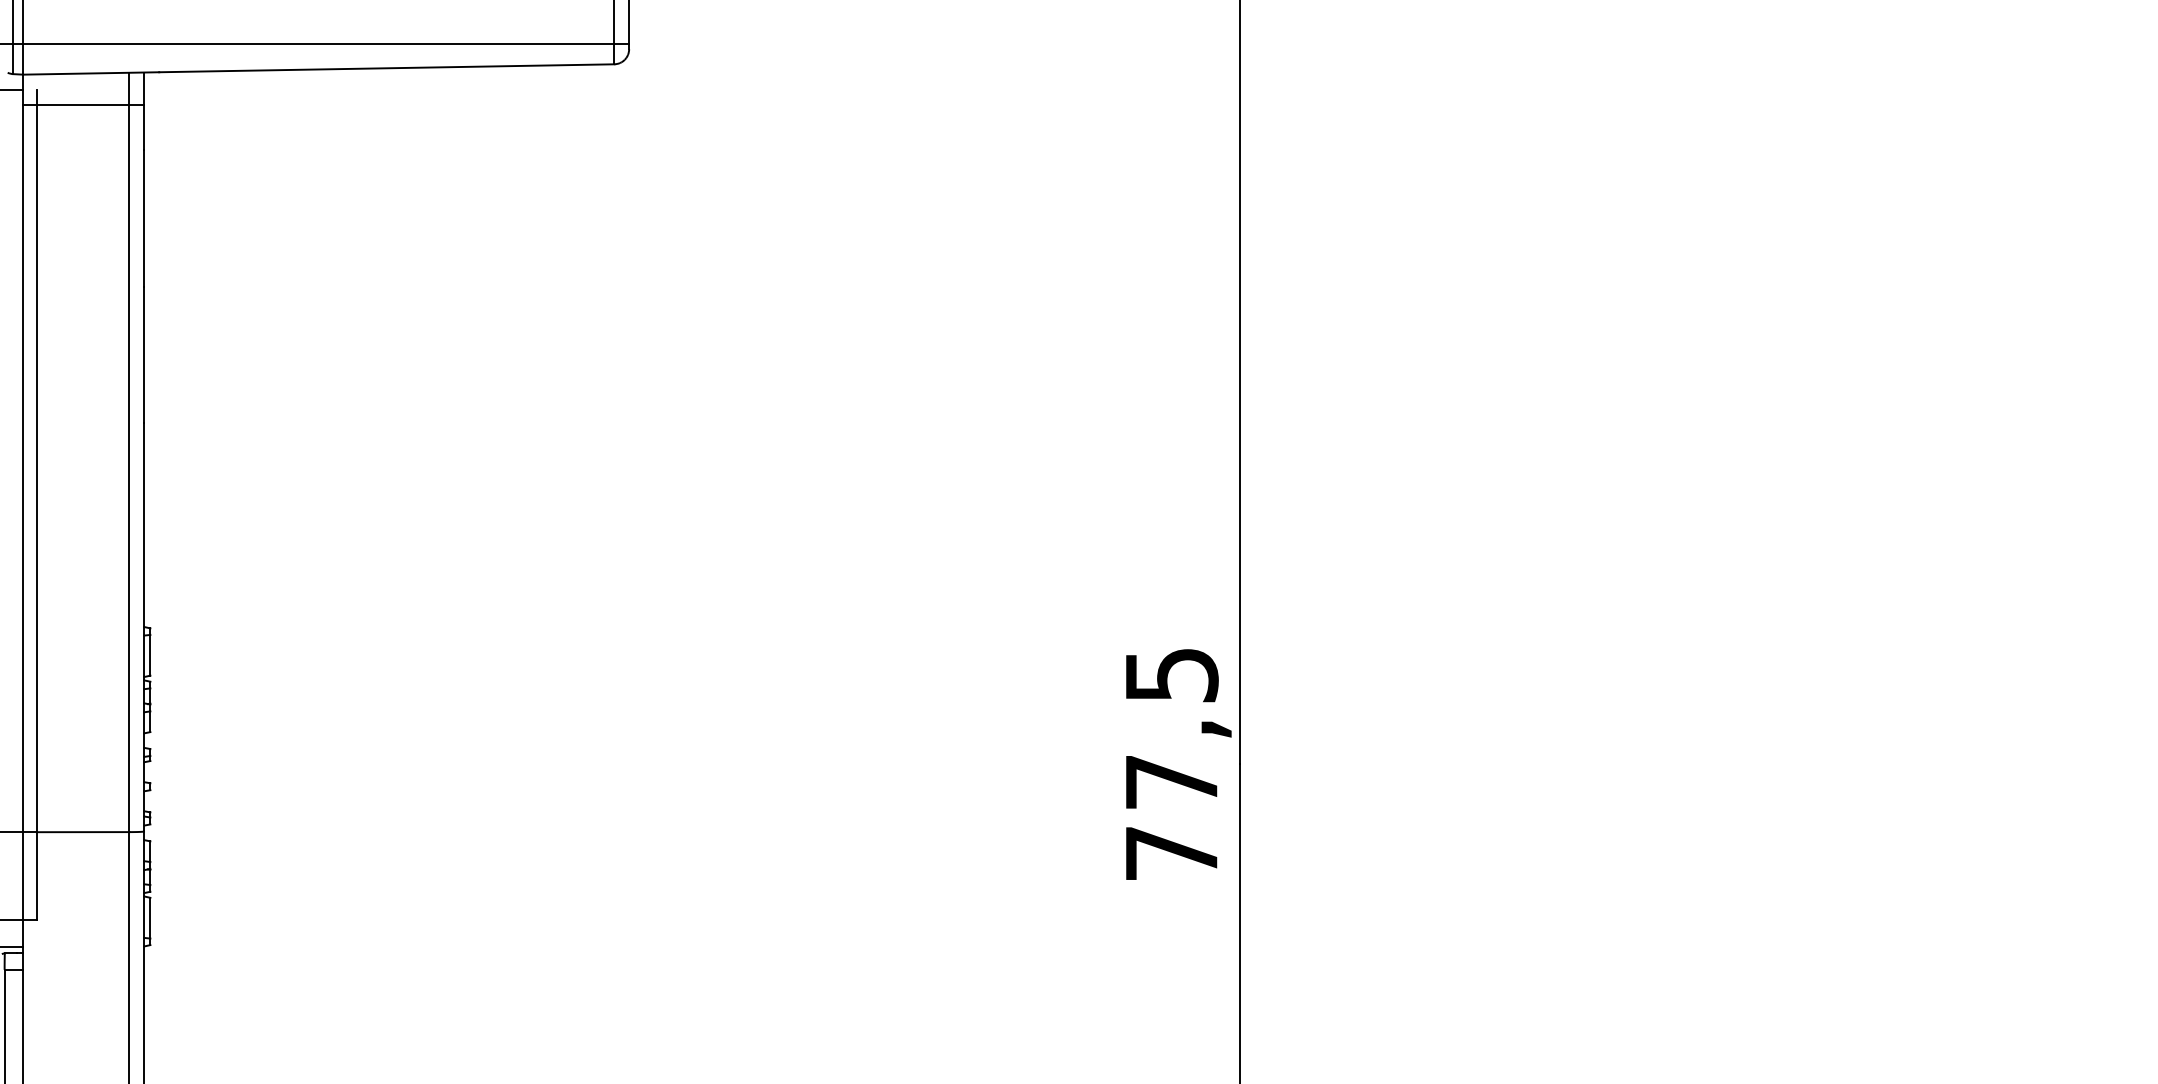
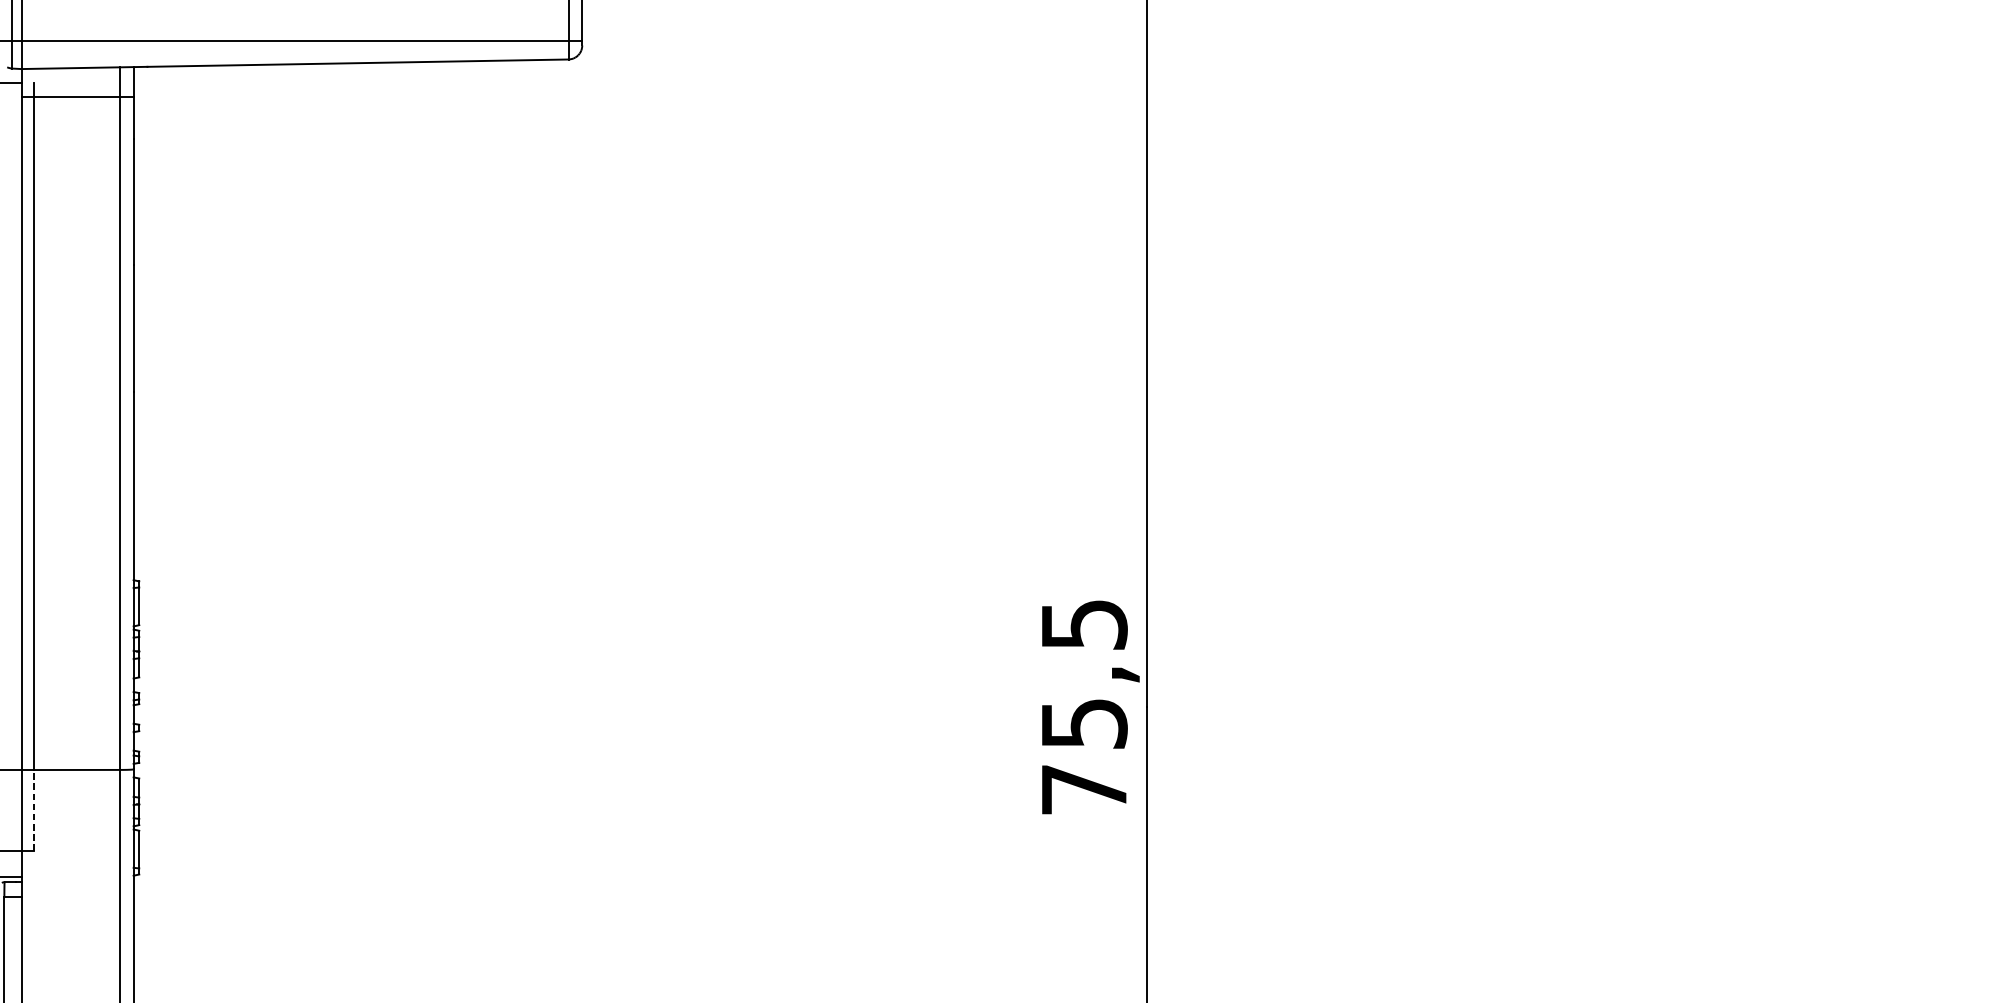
text: (1172, 782) -> (1085, 724), 77,5 -> 75,5
line: (36, 875) -> (33, 810), solid -> dashed

